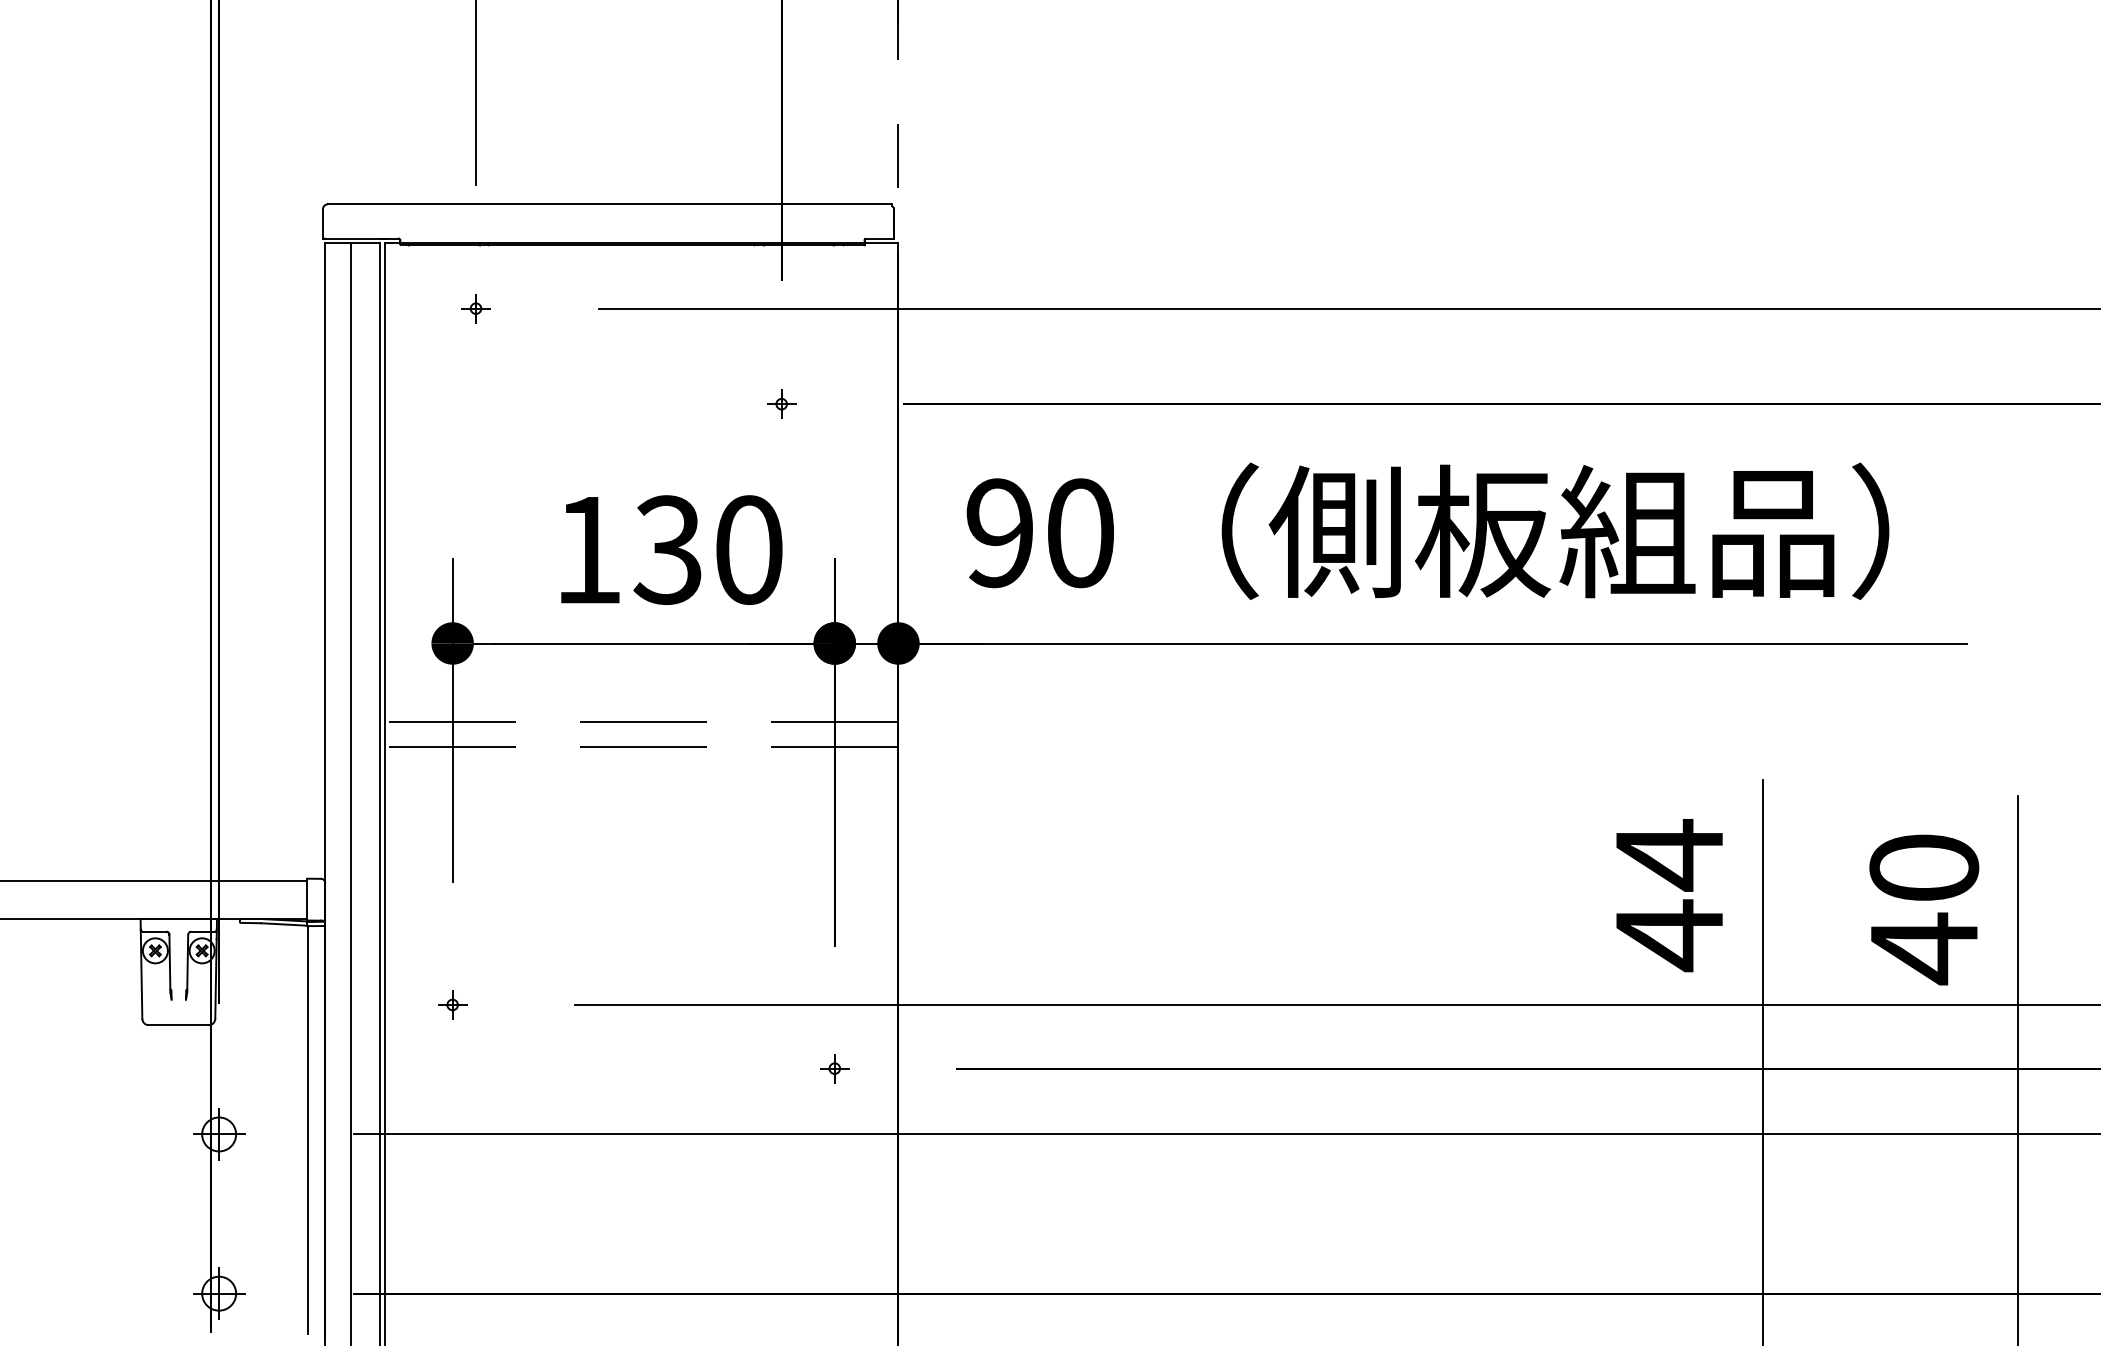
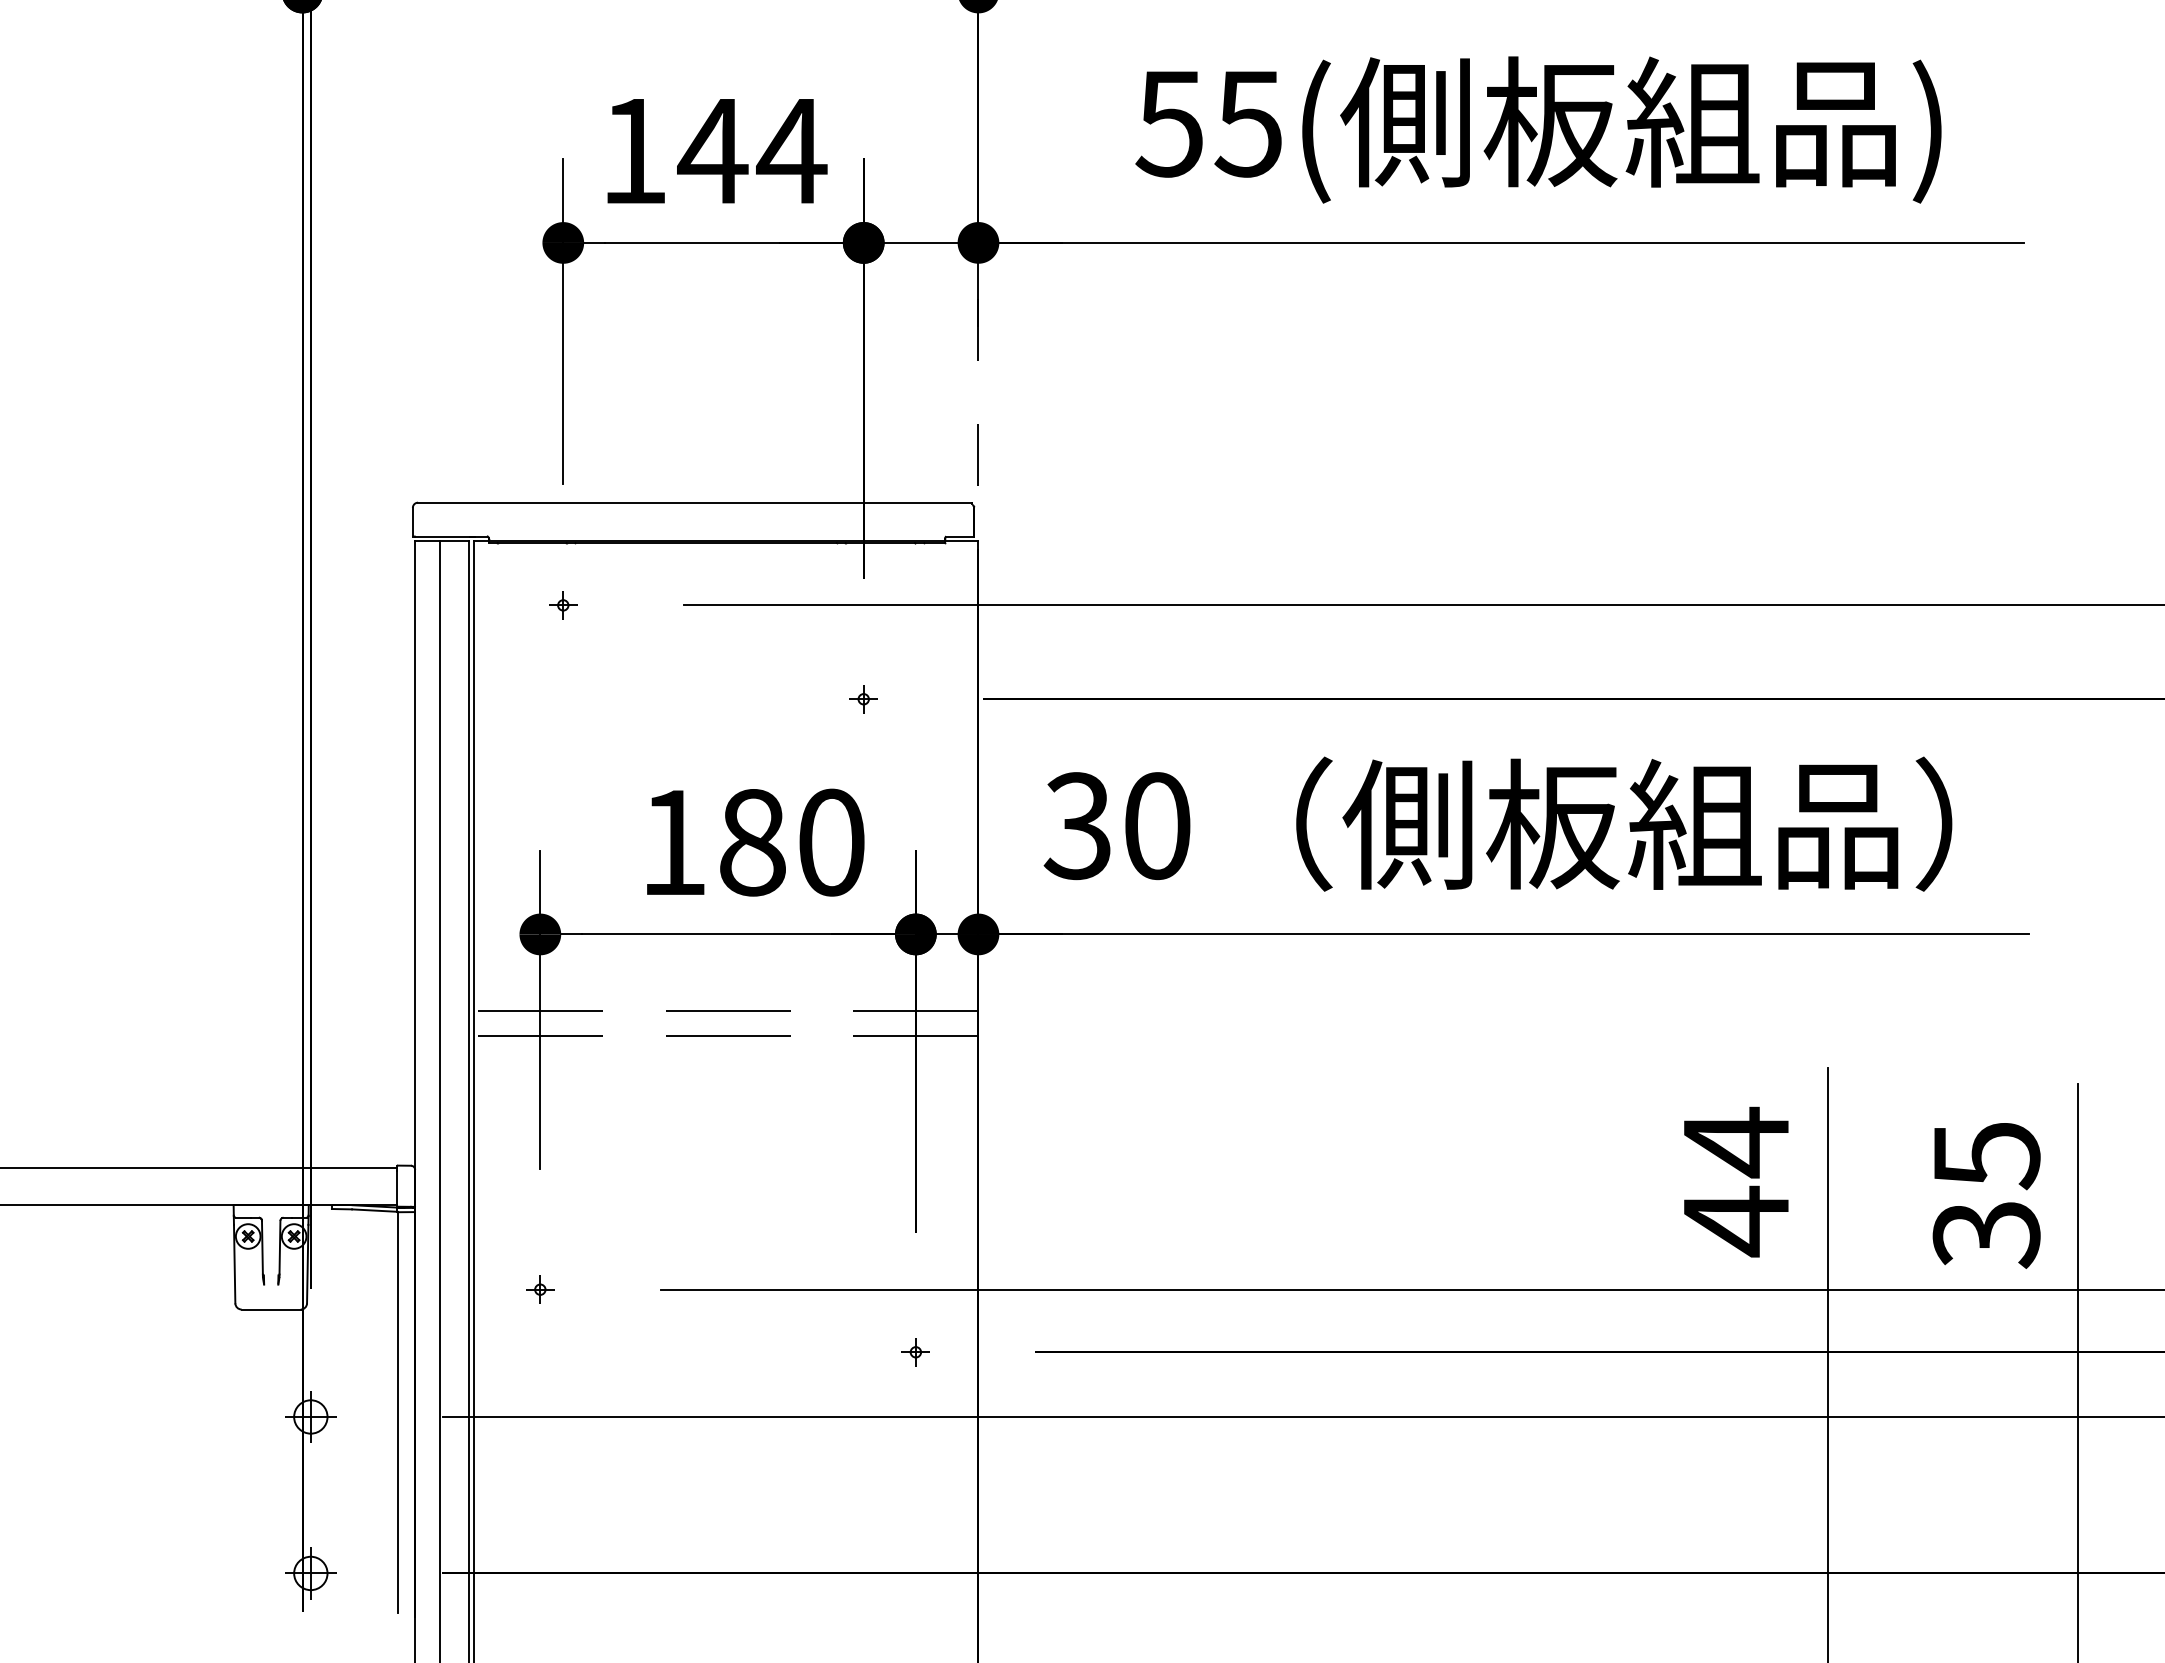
text: (998, 533) -> (1076, 826), 90 -> 30
text: (667, 549) -> (751, 842), 130 -> 180
text: (1924, 910) -> (1986, 1196), 40 -> 35

